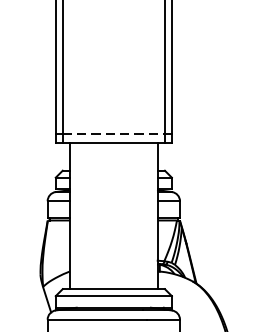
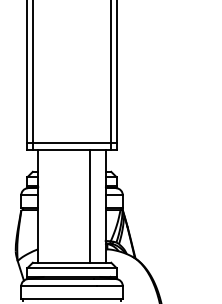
line: (114, 133) -> (72, 143), dashed -> solid
line: (136, 215) -> (89, 206), added

